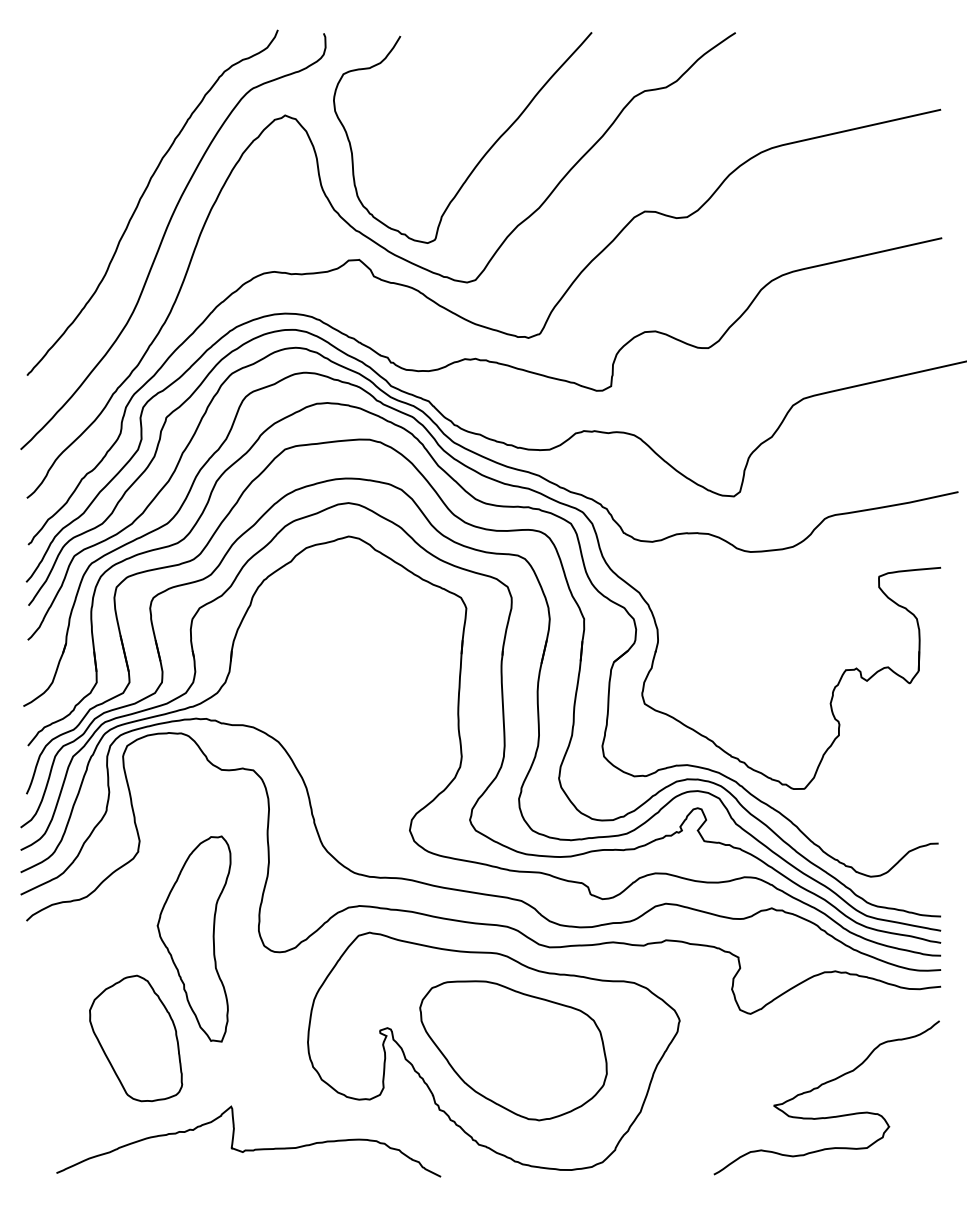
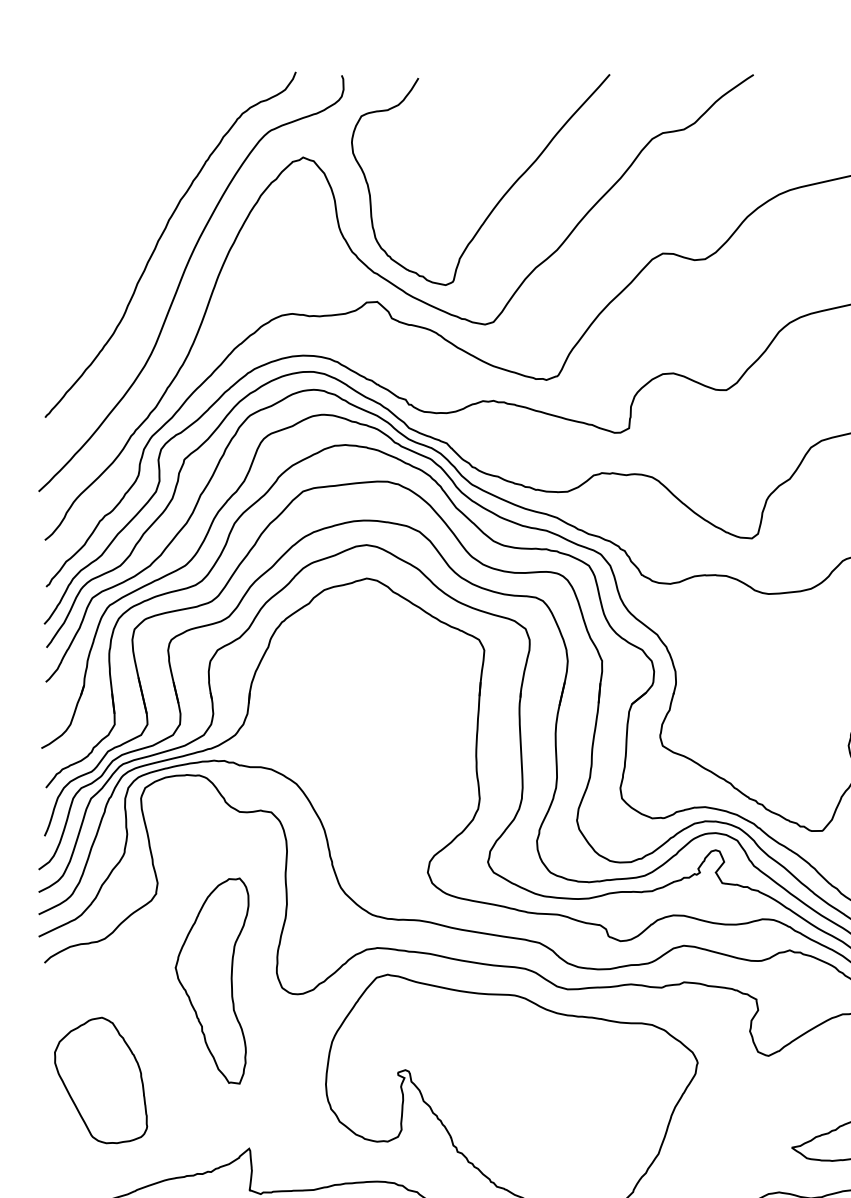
part: (136, 1038) -> (101, 1080), moved
part: (513, 1050) -> (531, 1092), removed

